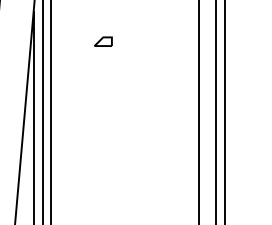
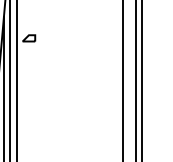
part: (103, 41) -> (29, 38), moved

